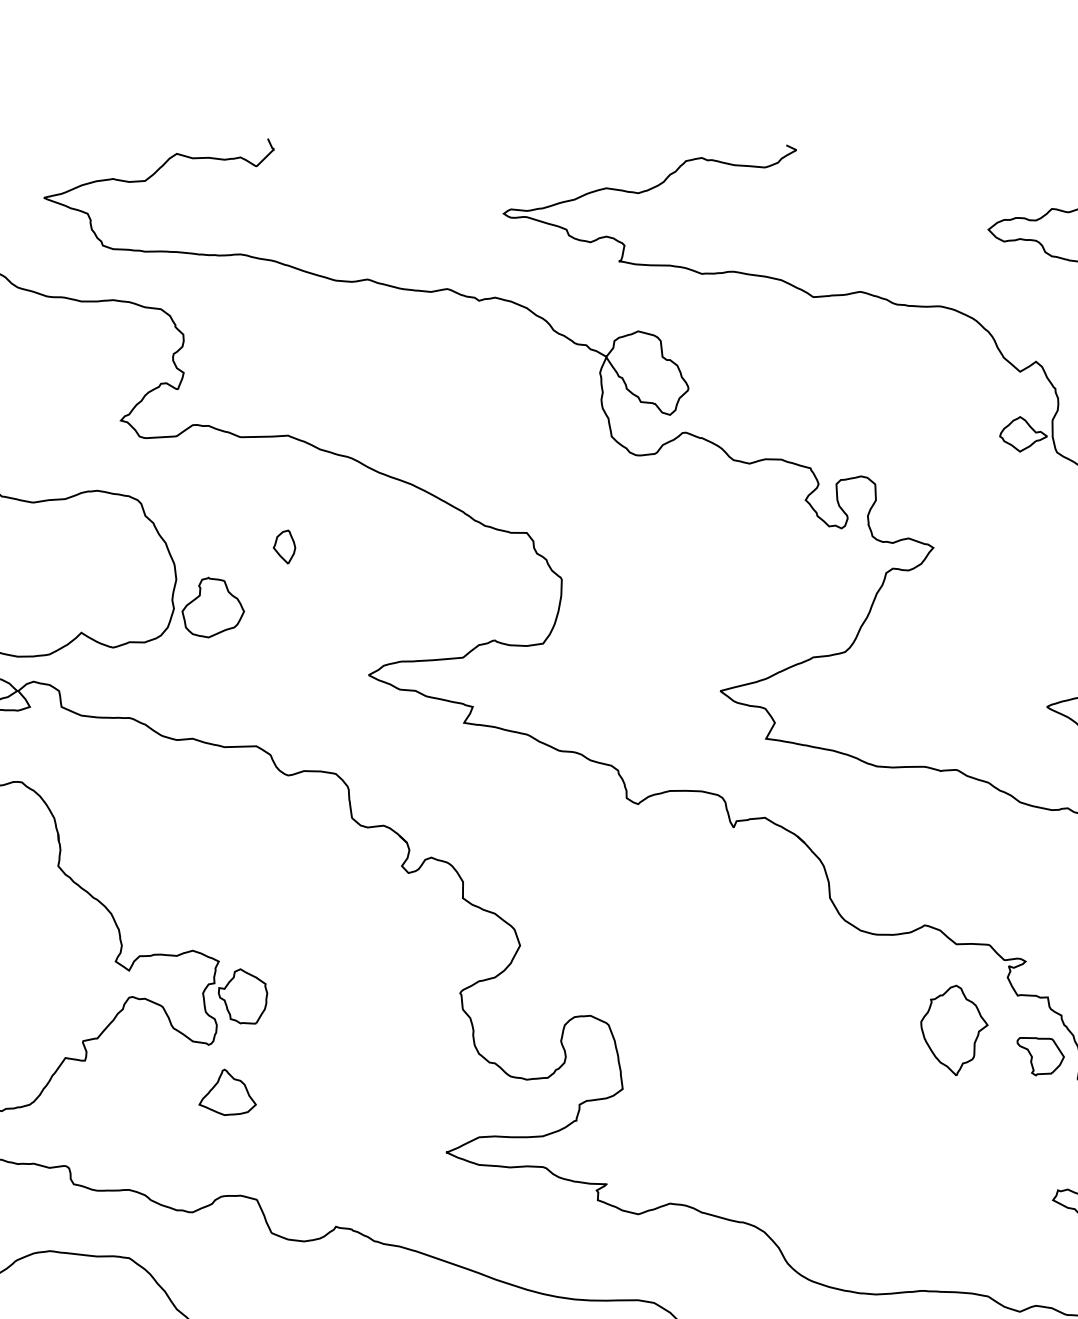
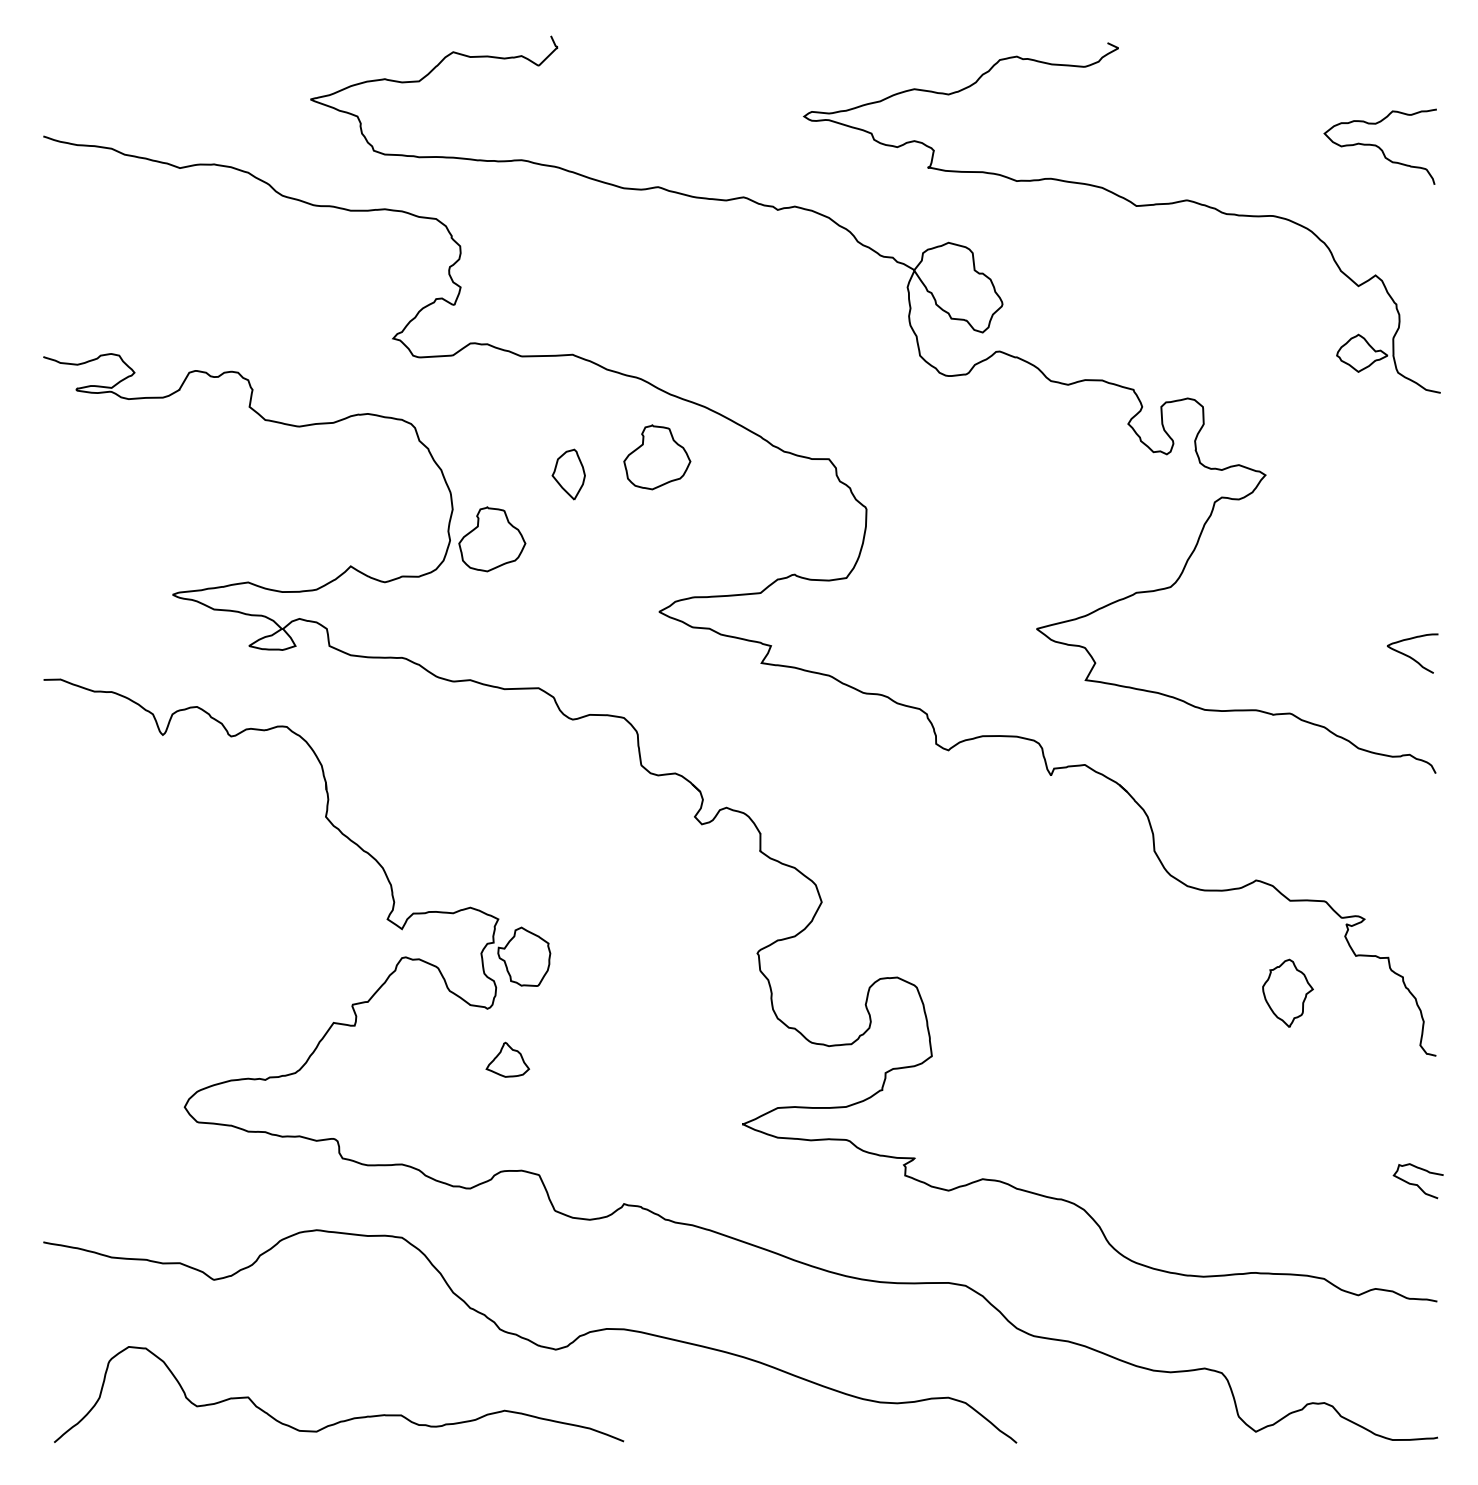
part: (367, 531) -> (657, 457), added
part: (284, 546) -> (568, 473), size x1.4
part: (953, 1030) -> (1287, 993), size x0.7
part: (1040, 1056) -> (1380, 1021), removed
part: (227, 1092) -> (507, 1059), size x0.7

